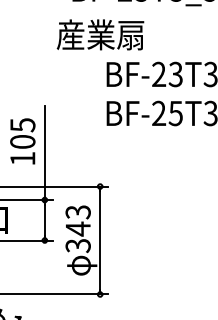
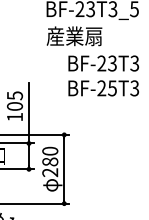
text: (100, 35) -> (74, 36), moved
text: (78, 228) -> (50, 161), 343 -> 280

